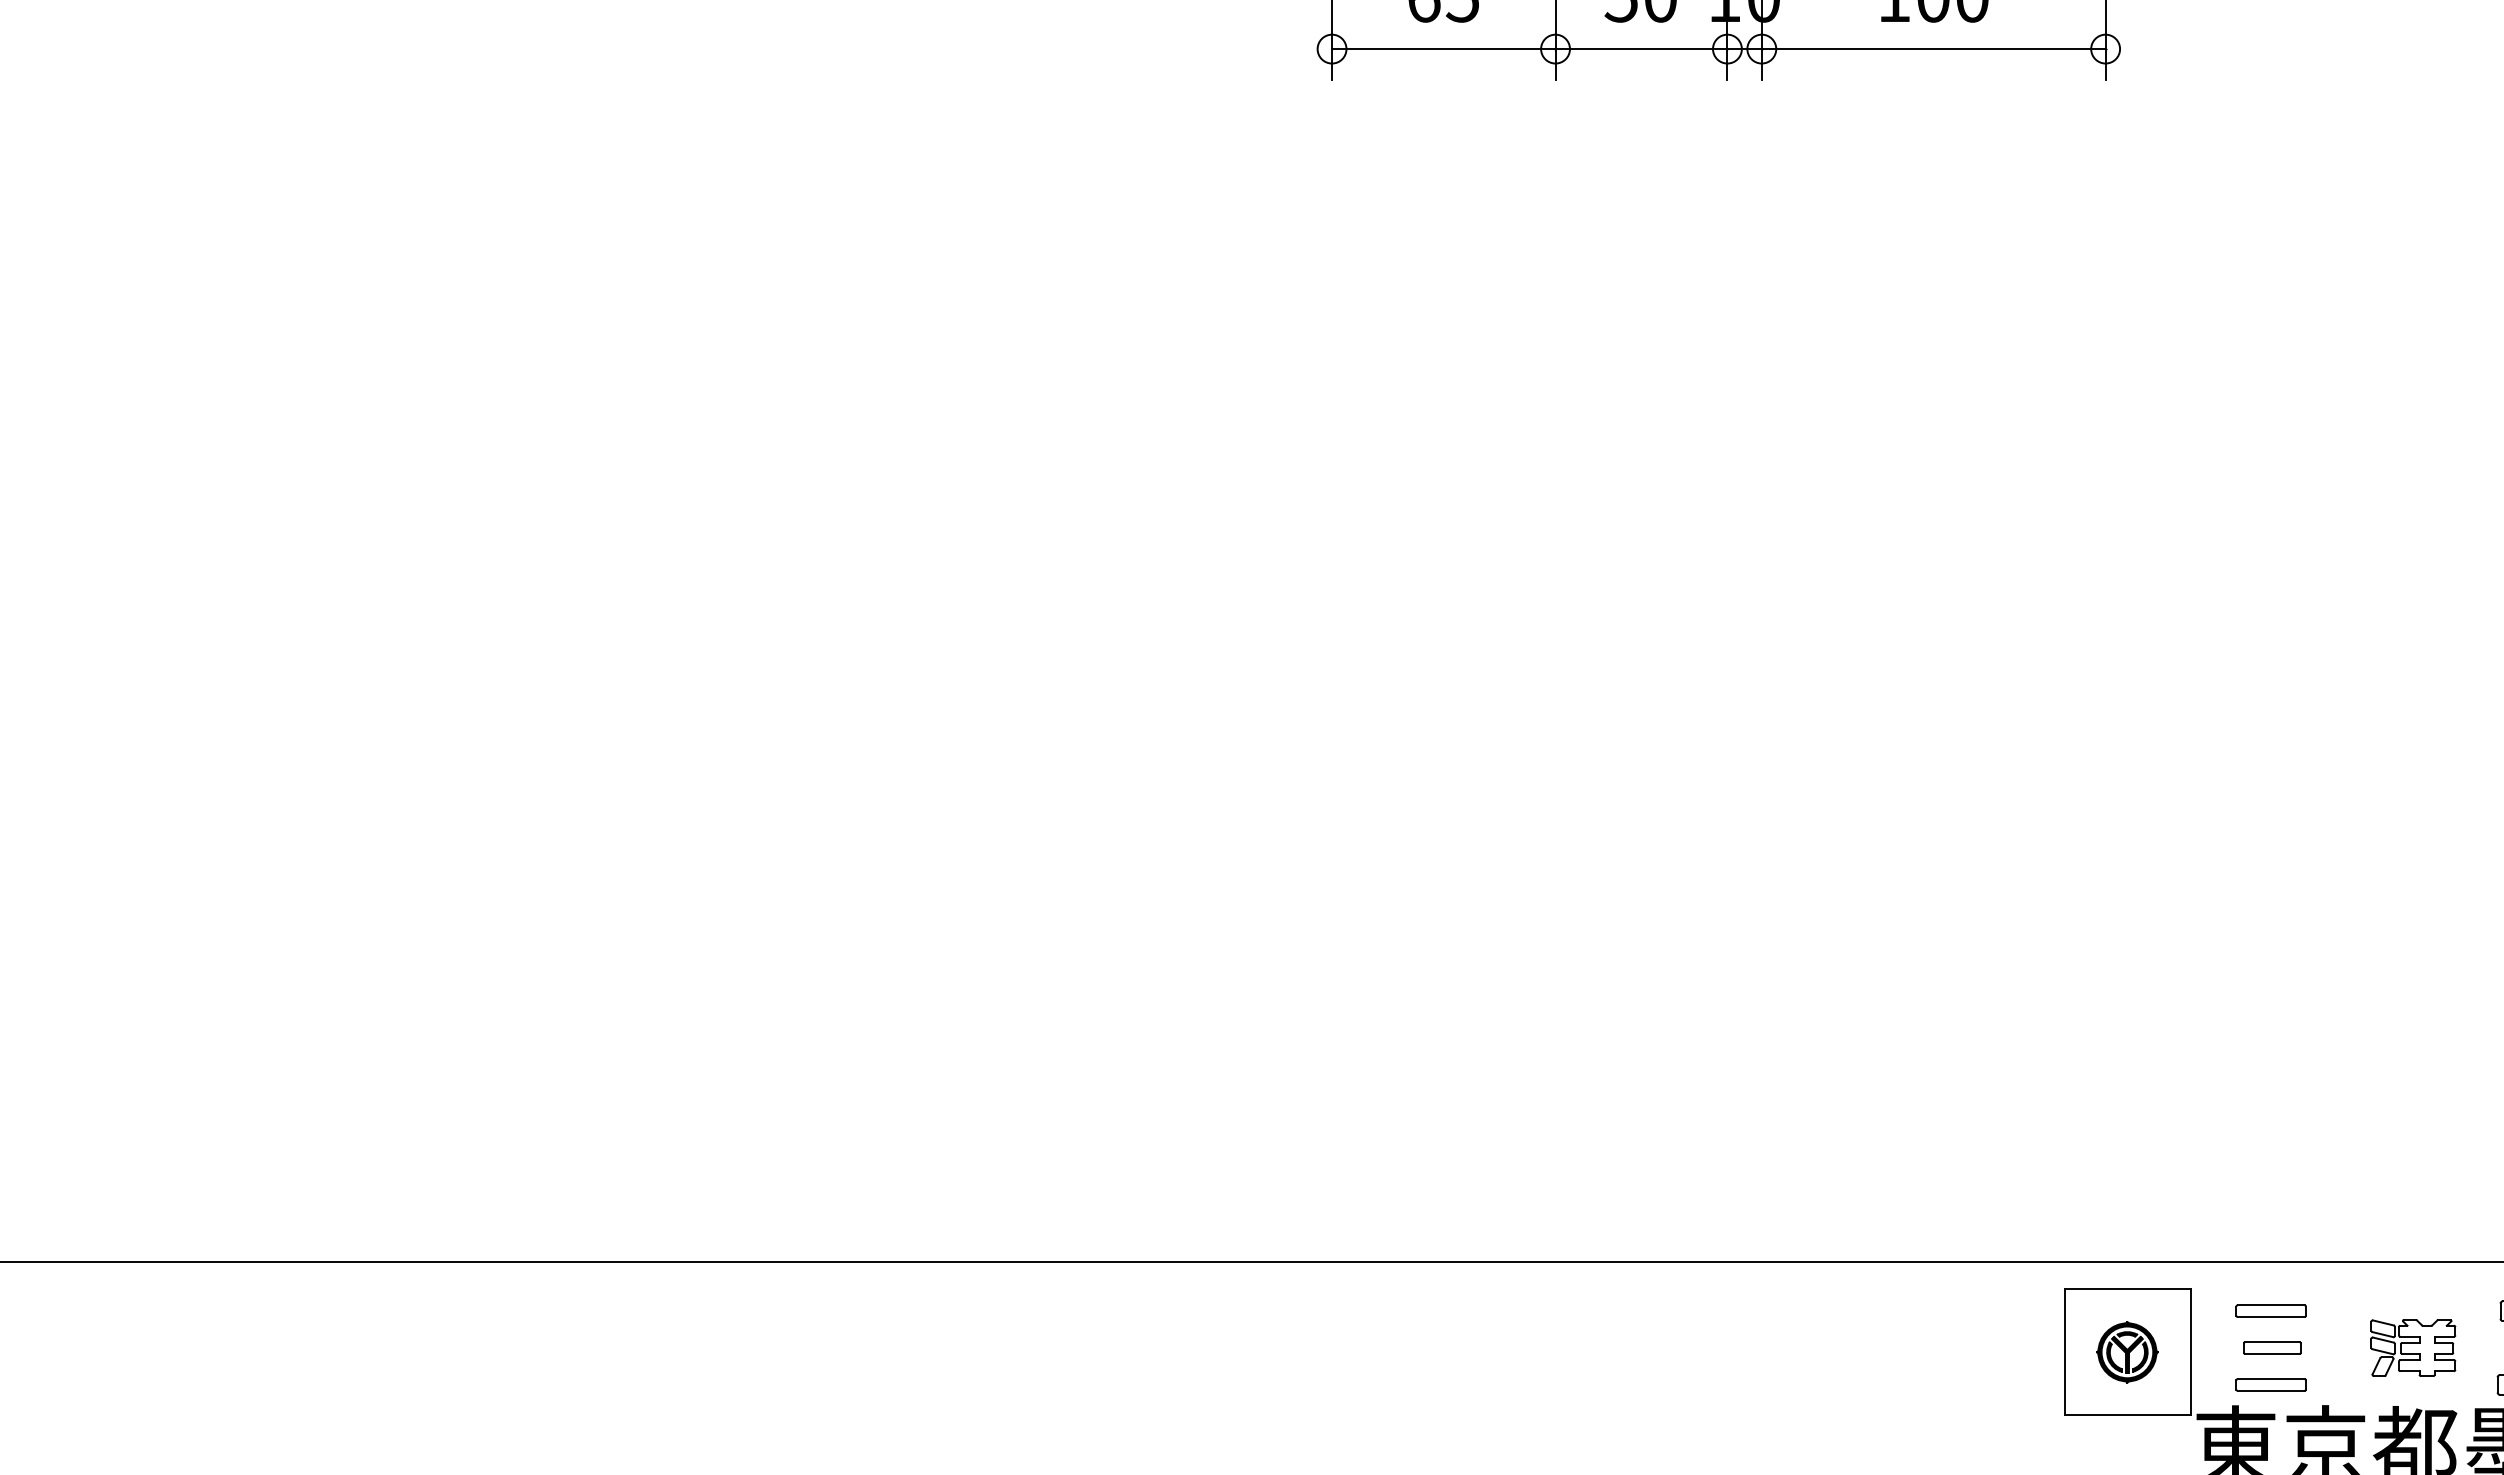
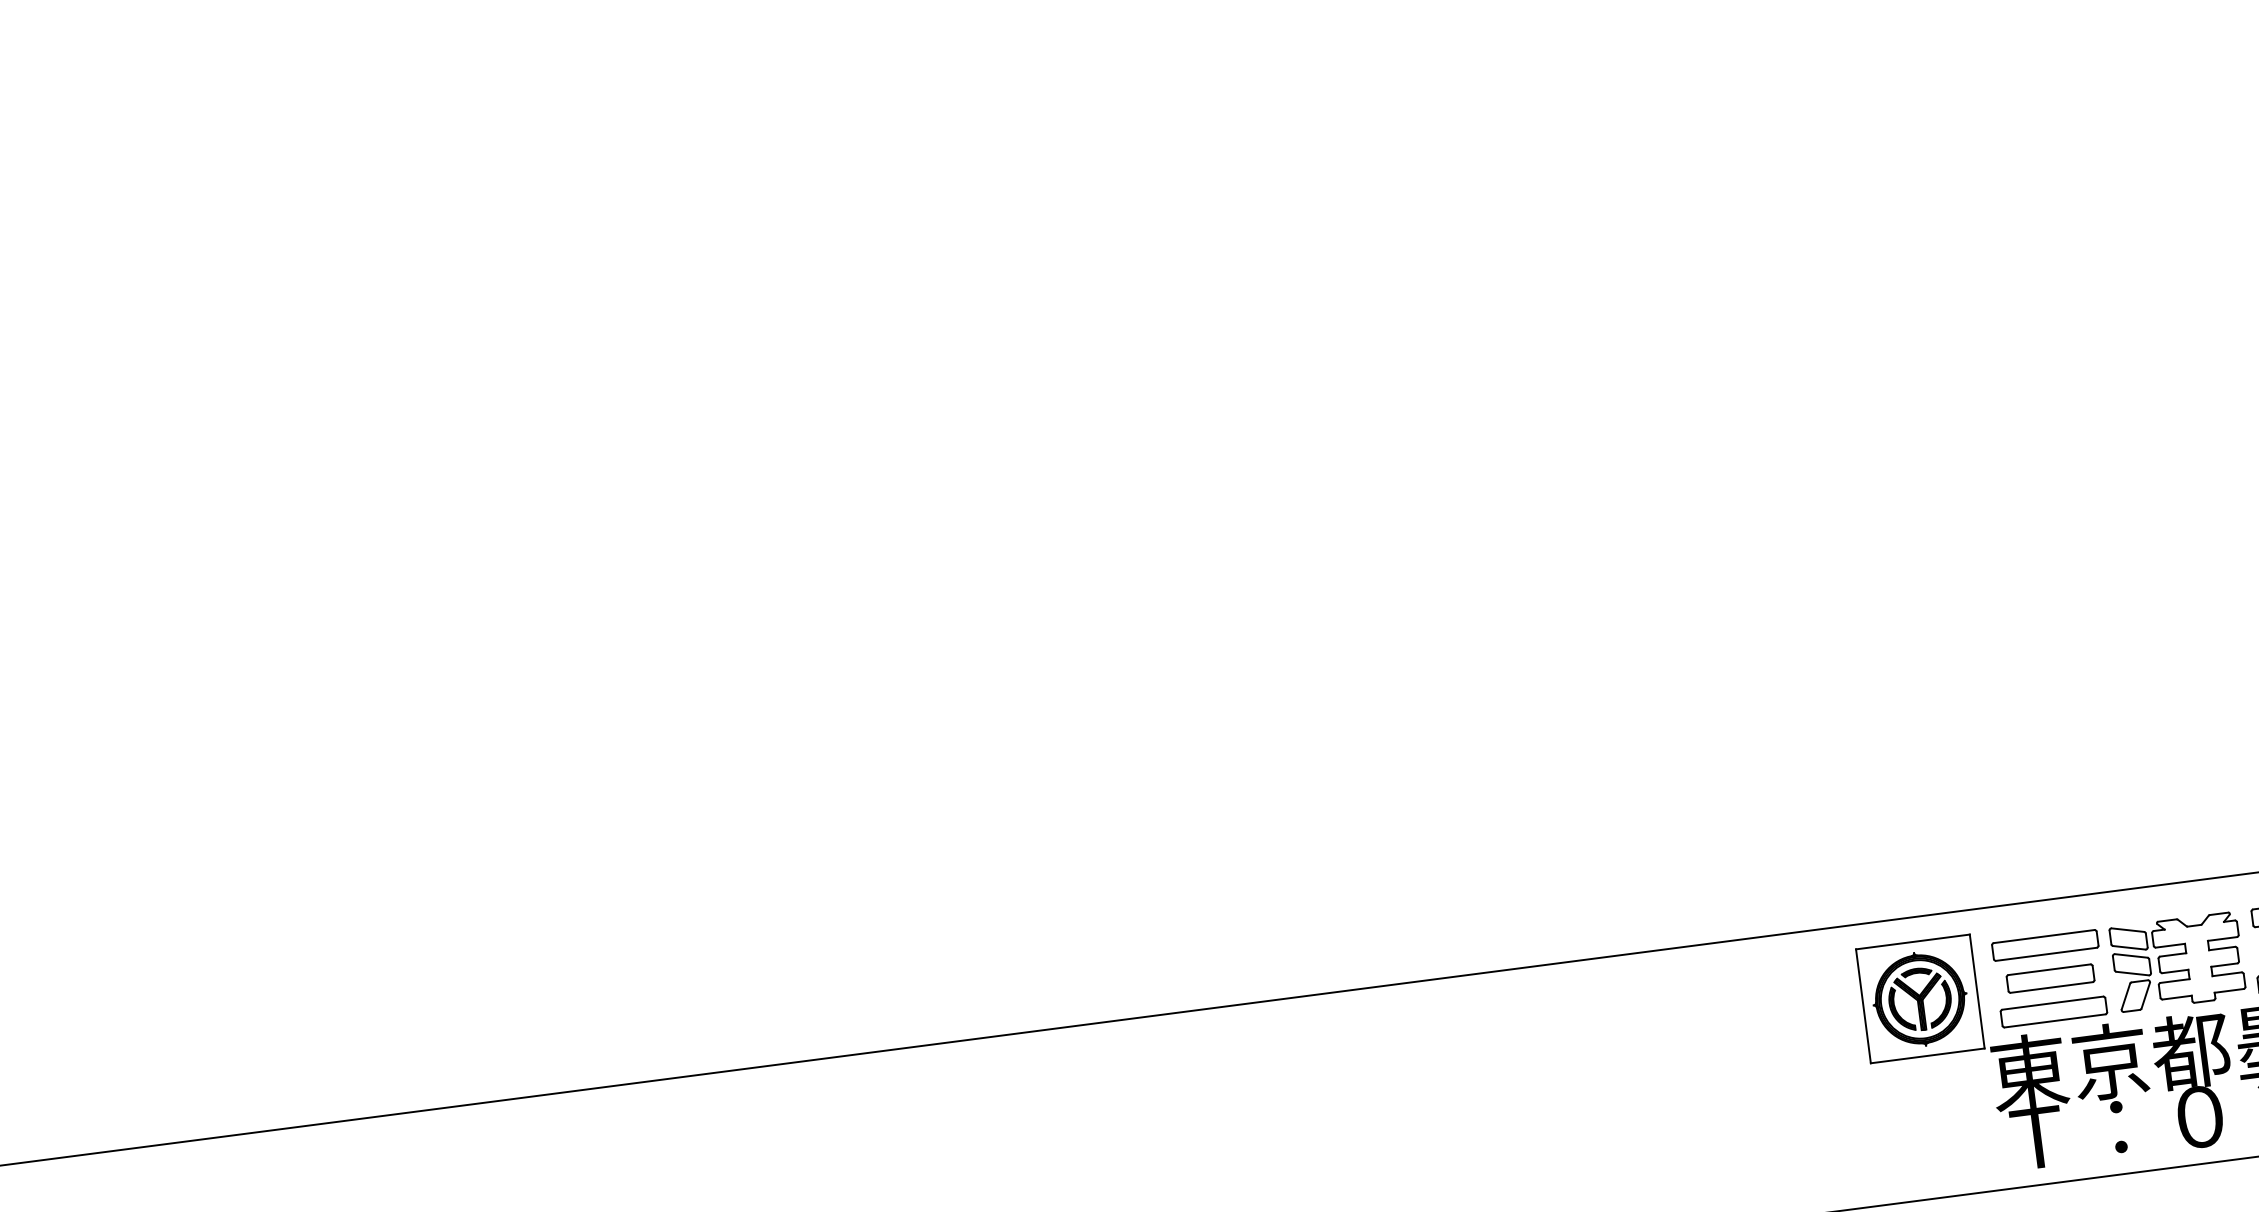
part: (2270, 1310) -> (2044, 944), size x1.67
part: (2272, 1347) -> (2050, 978), size x1.67
part: (2413, 1347) -> (2178, 961), size x1.67
part: (2127, 1352) -> (1920, 999), size x1.67
part: (2270, 1384) -> (2053, 1011), size x1.67

